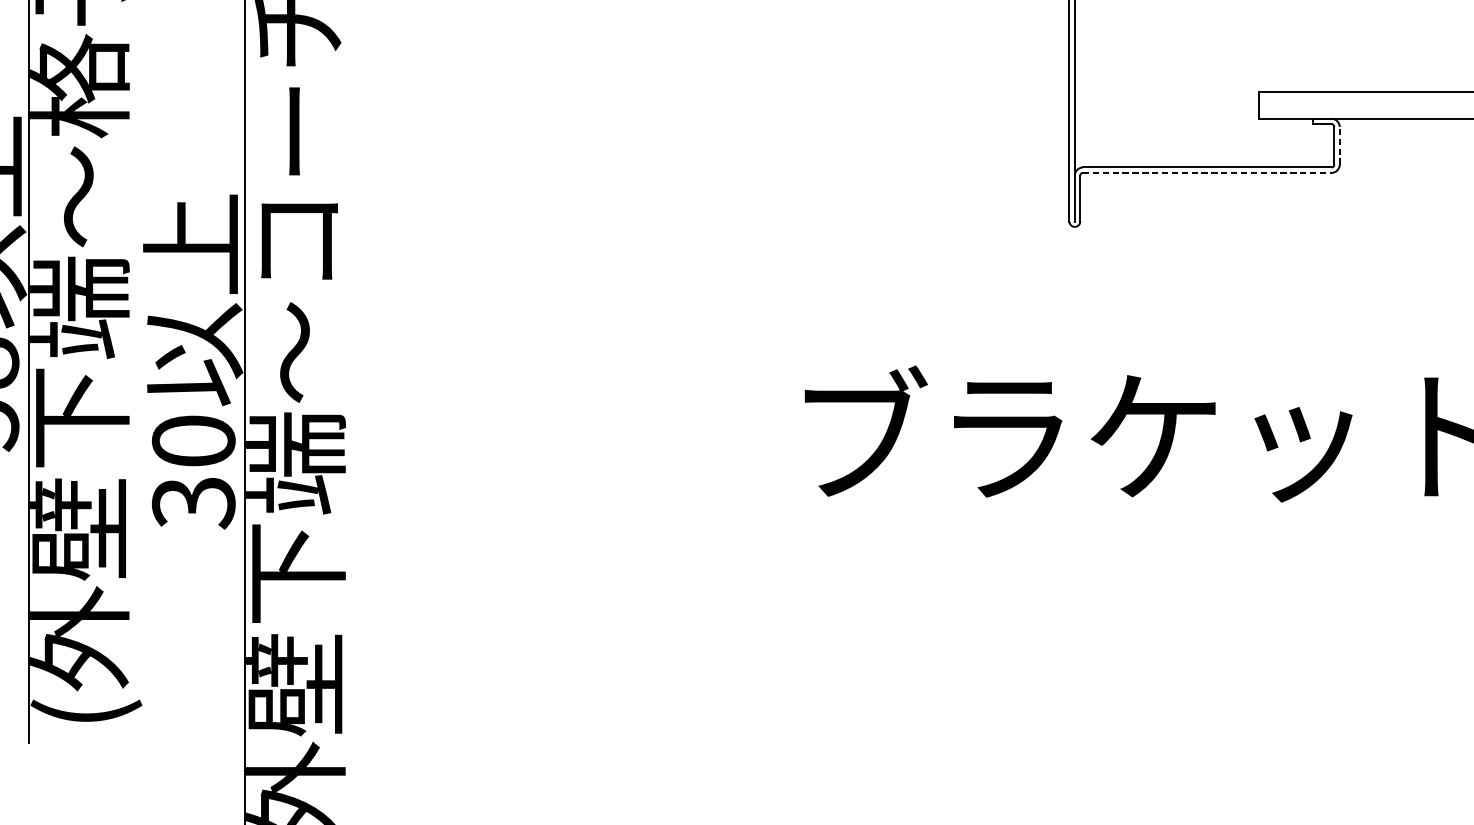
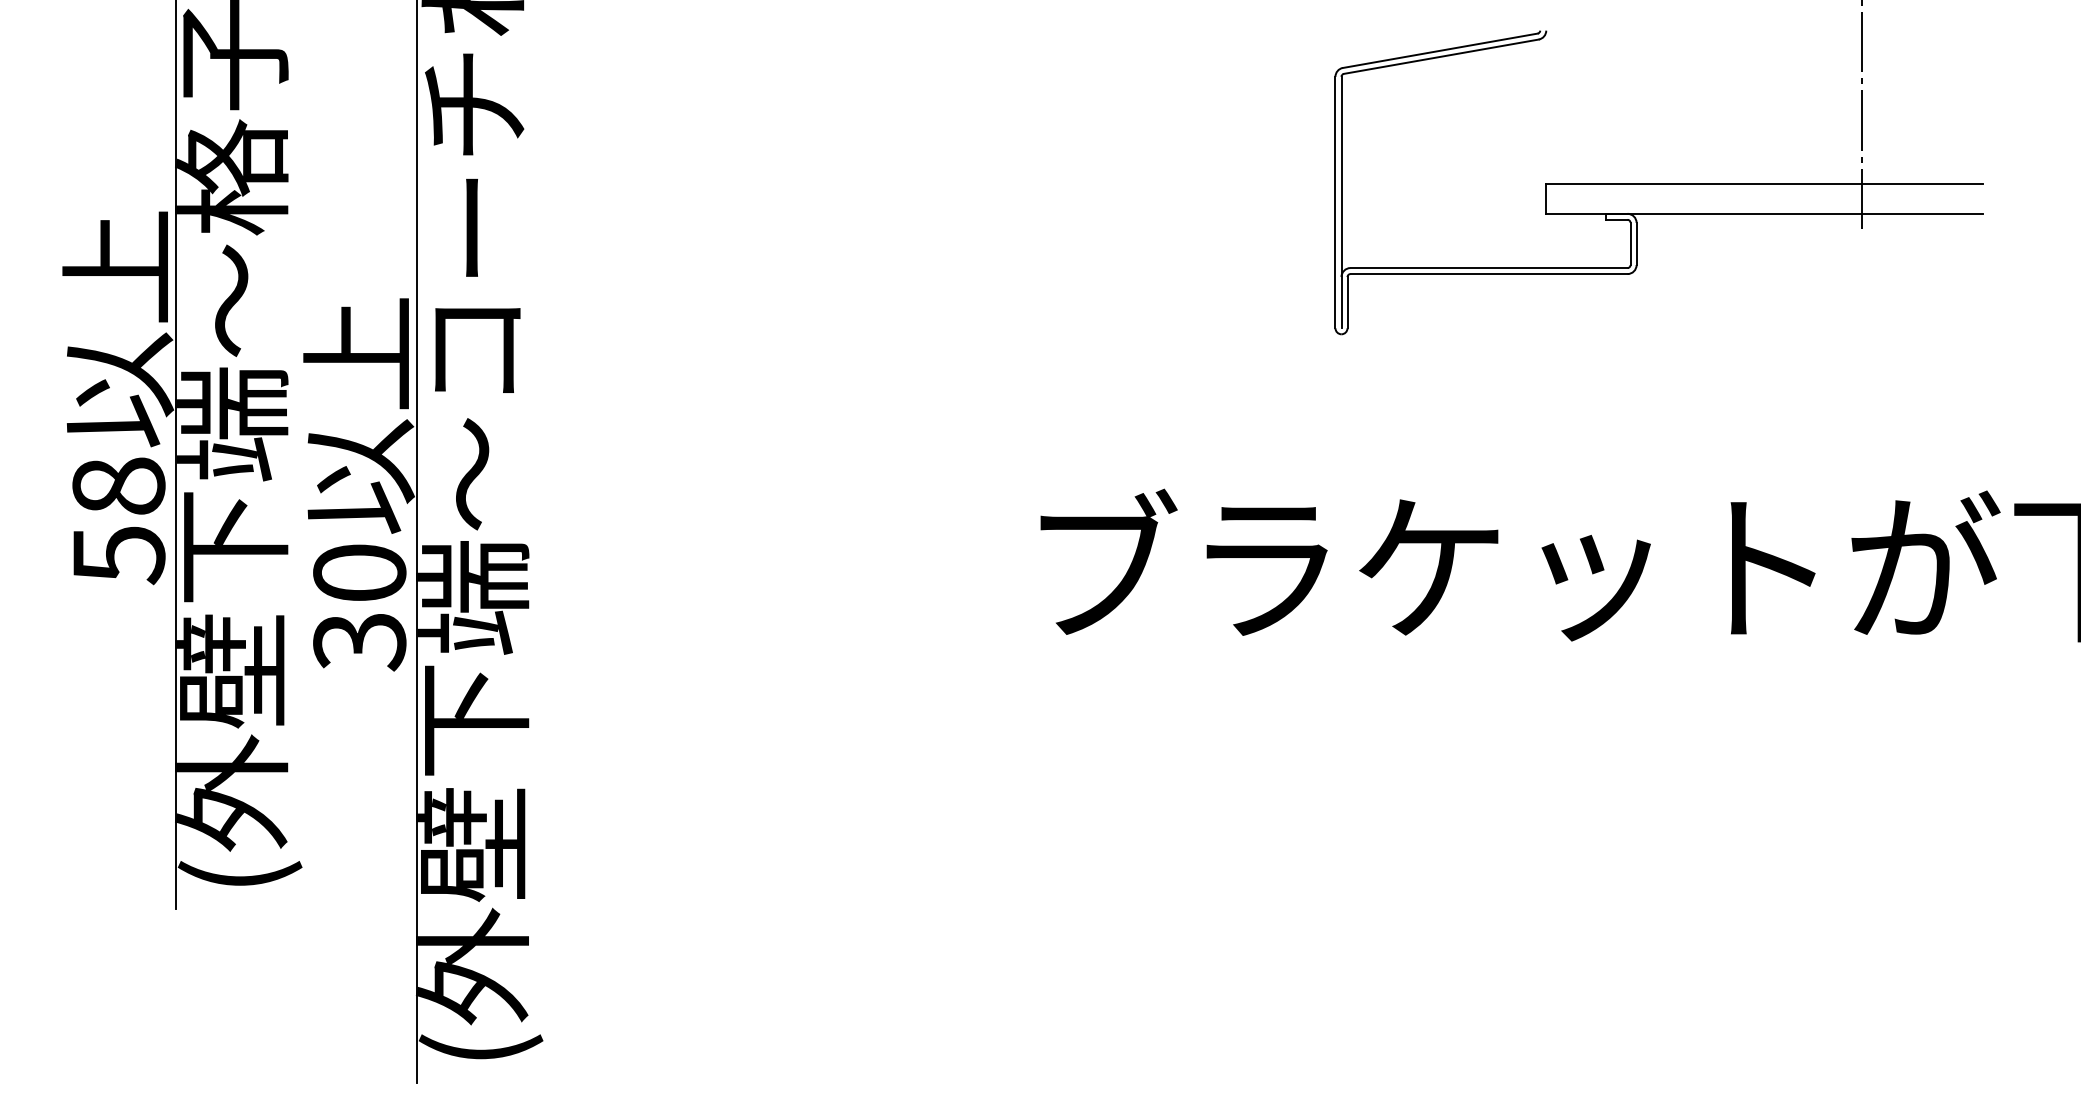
line: (1339, 145) -> (1636, 243), dashed -> solid
line: (1207, 173) -> (1489, 274), dashed -> solid

